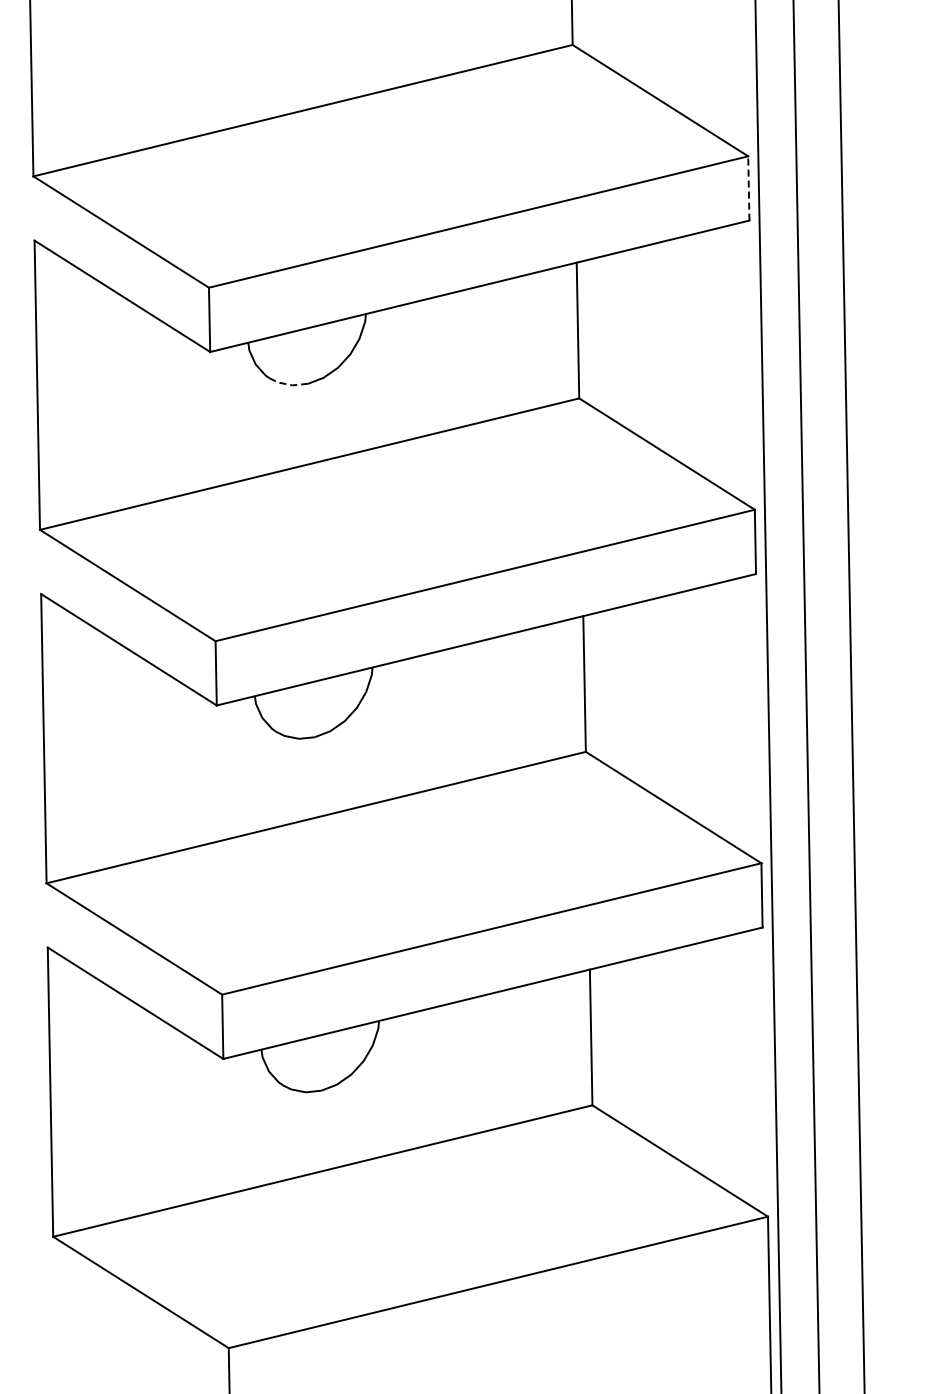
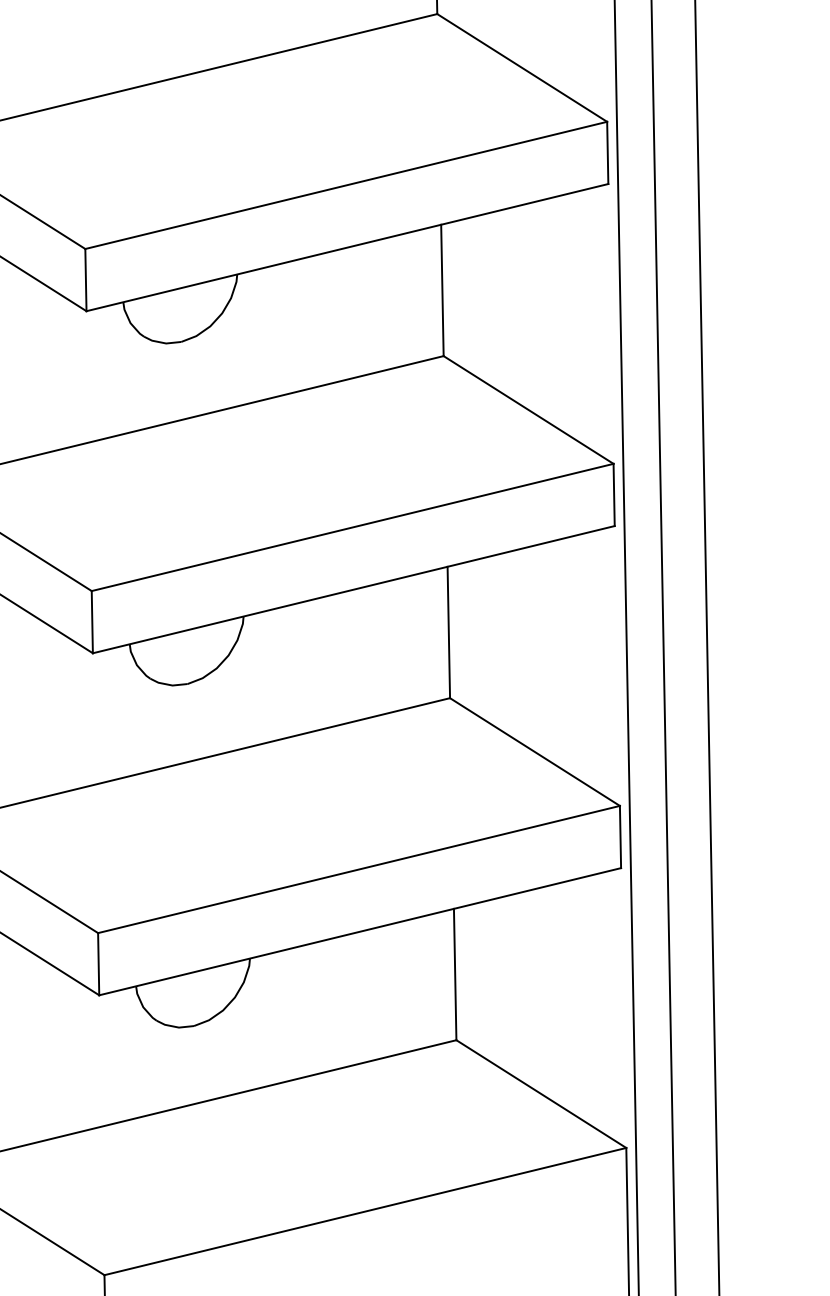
line: (748, 187) -> (607, 152), dashed -> solid
line: (287, 384) -> (161, 342), dashed -> solid

